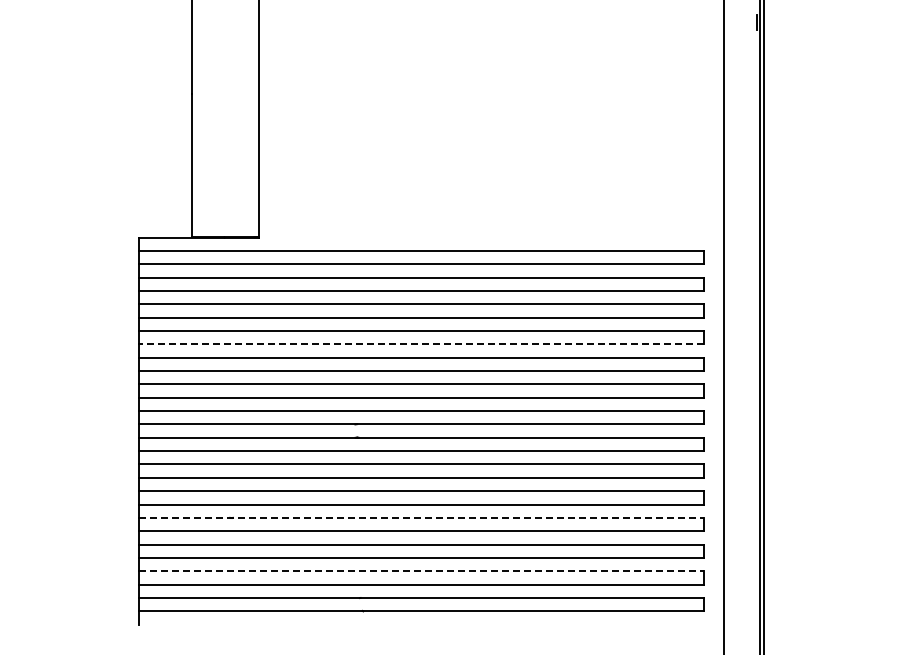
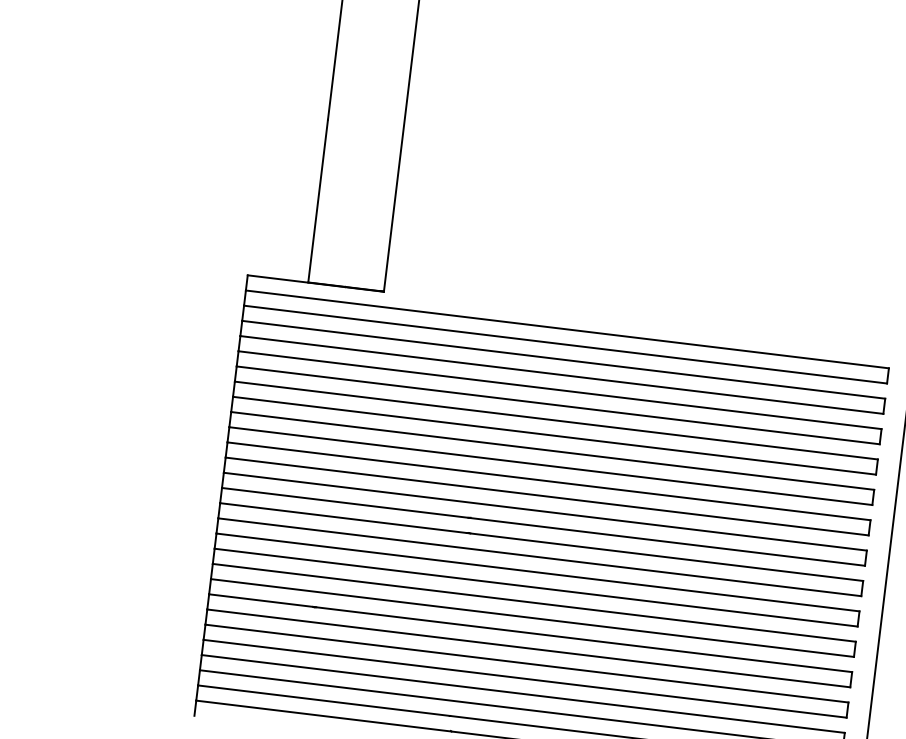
line: (421, 344) -> (554, 435), dashed -> solid
line: (421, 517) -> (530, 632), dashed -> solid
line: (421, 571) -> (523, 694), dashed -> solid

